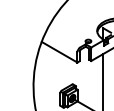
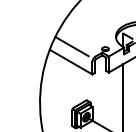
line: (60, 39) -> (72, 46), added

